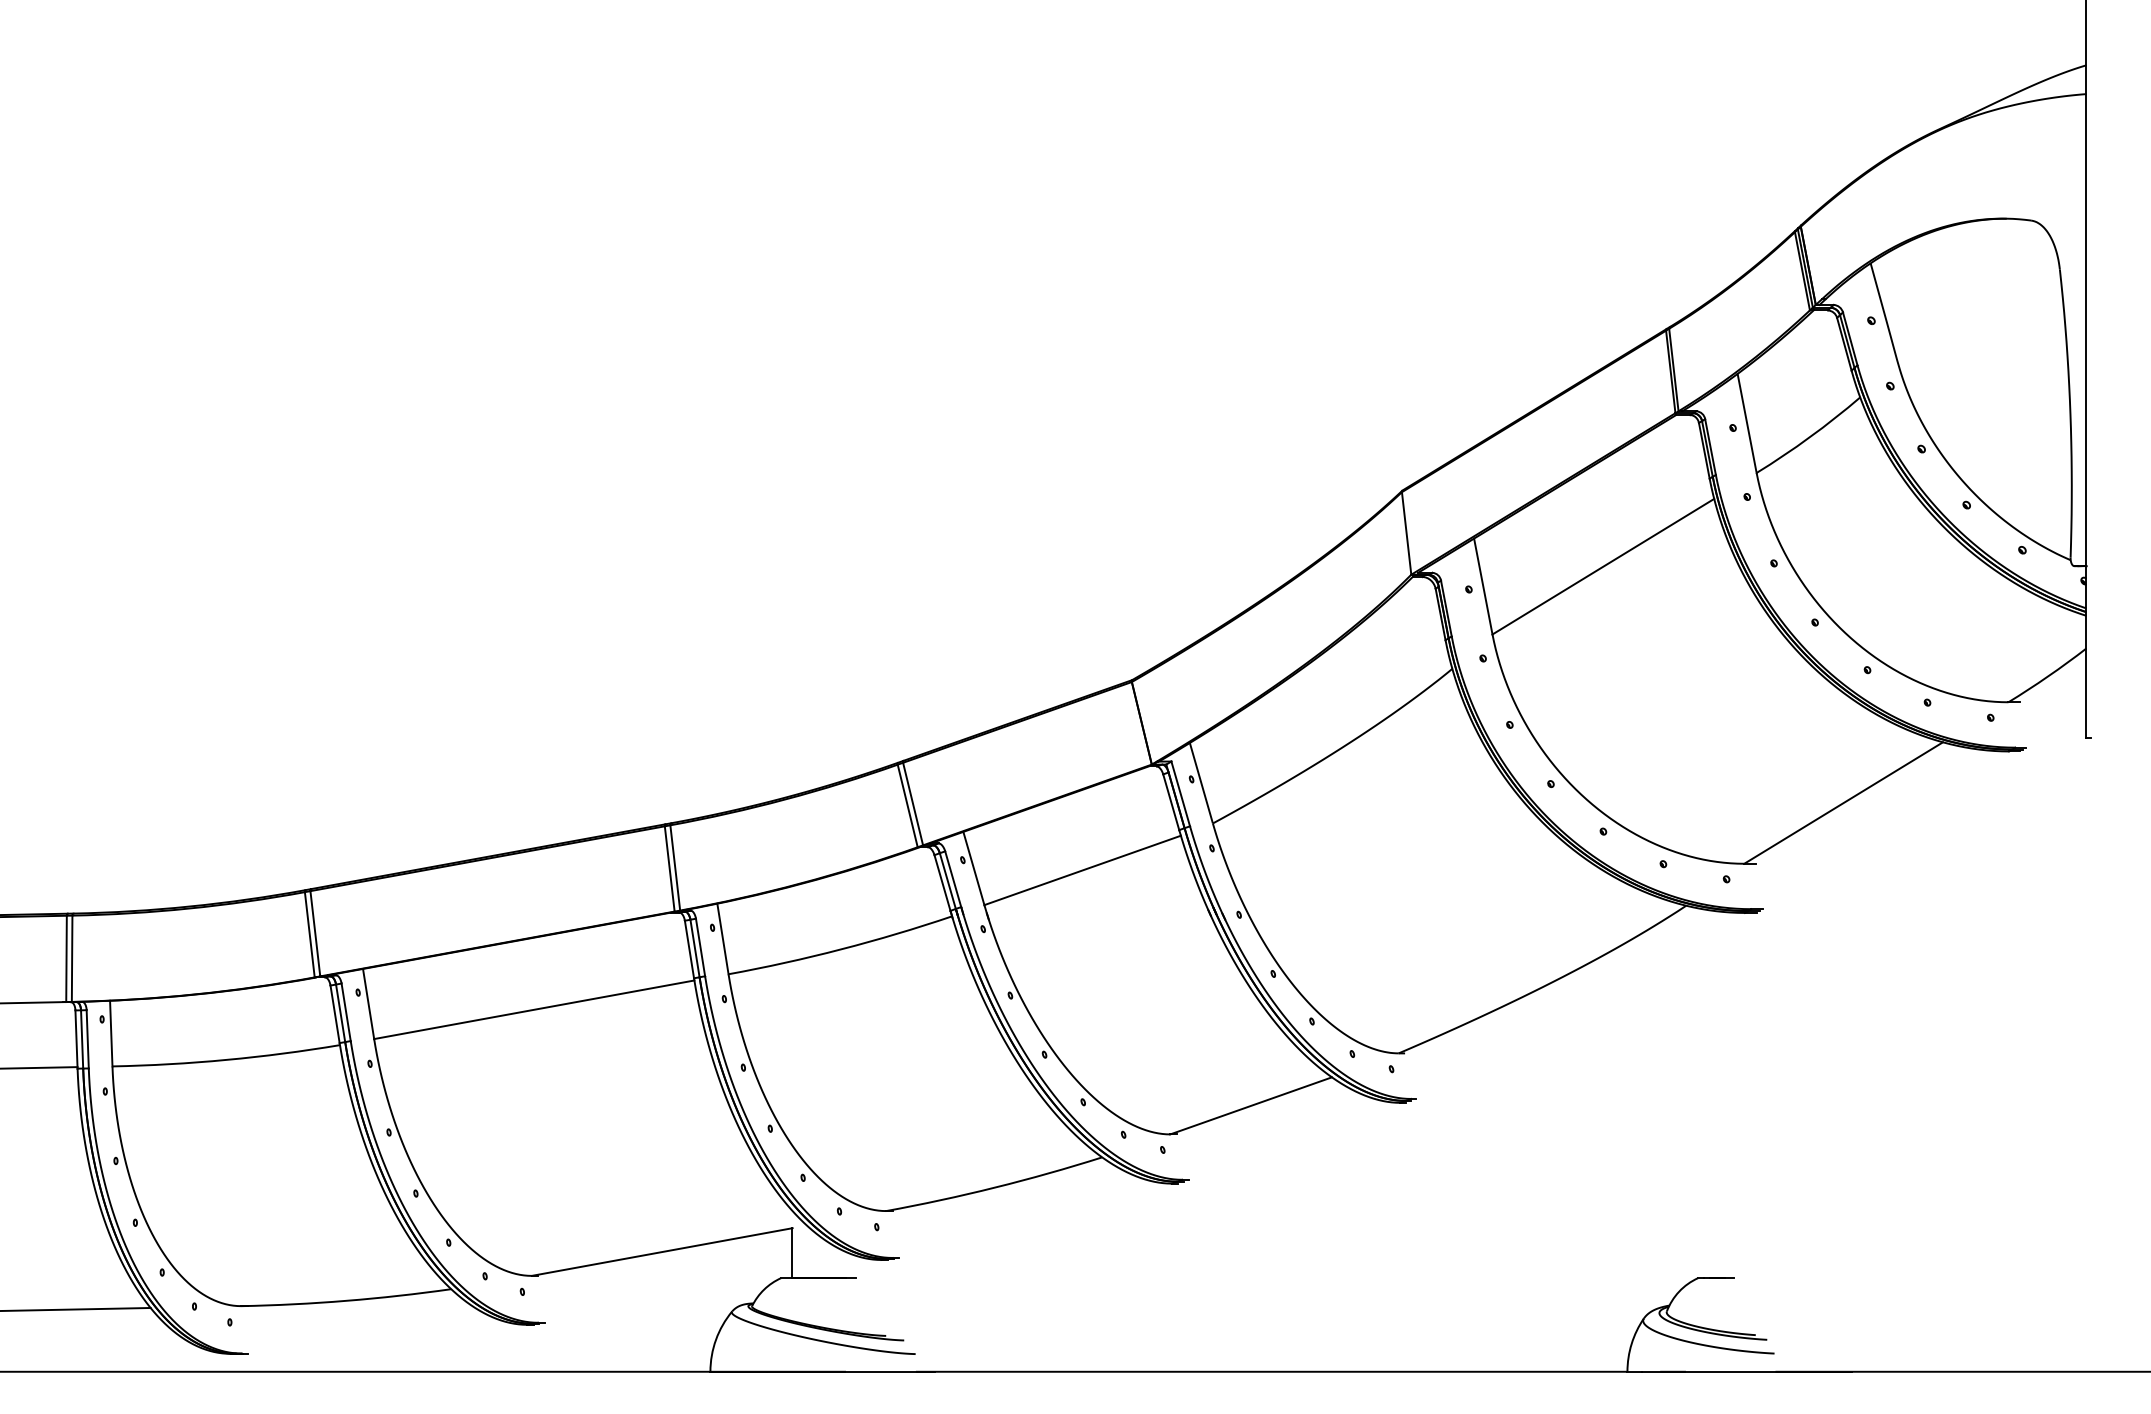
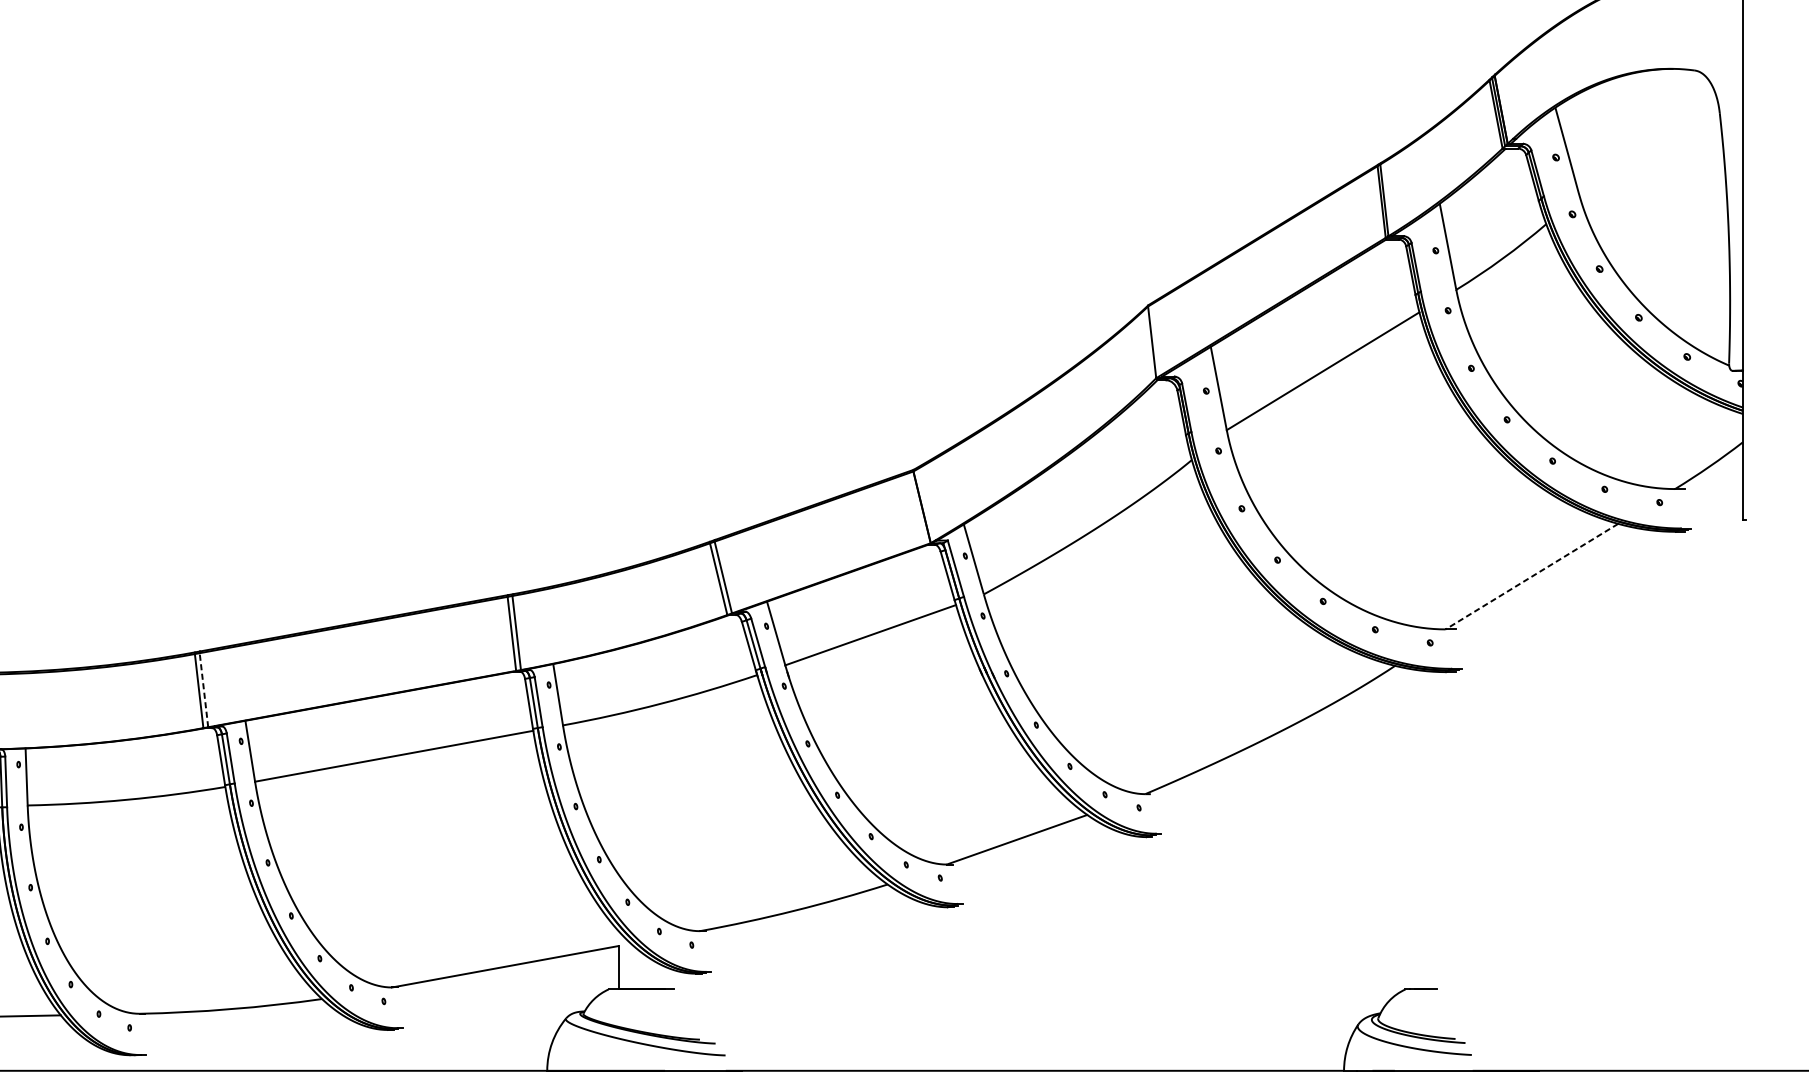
line: (1843, 803) -> (1531, 577), solid -> dashed
line: (315, 933) -> (204, 689), solid -> dashed

